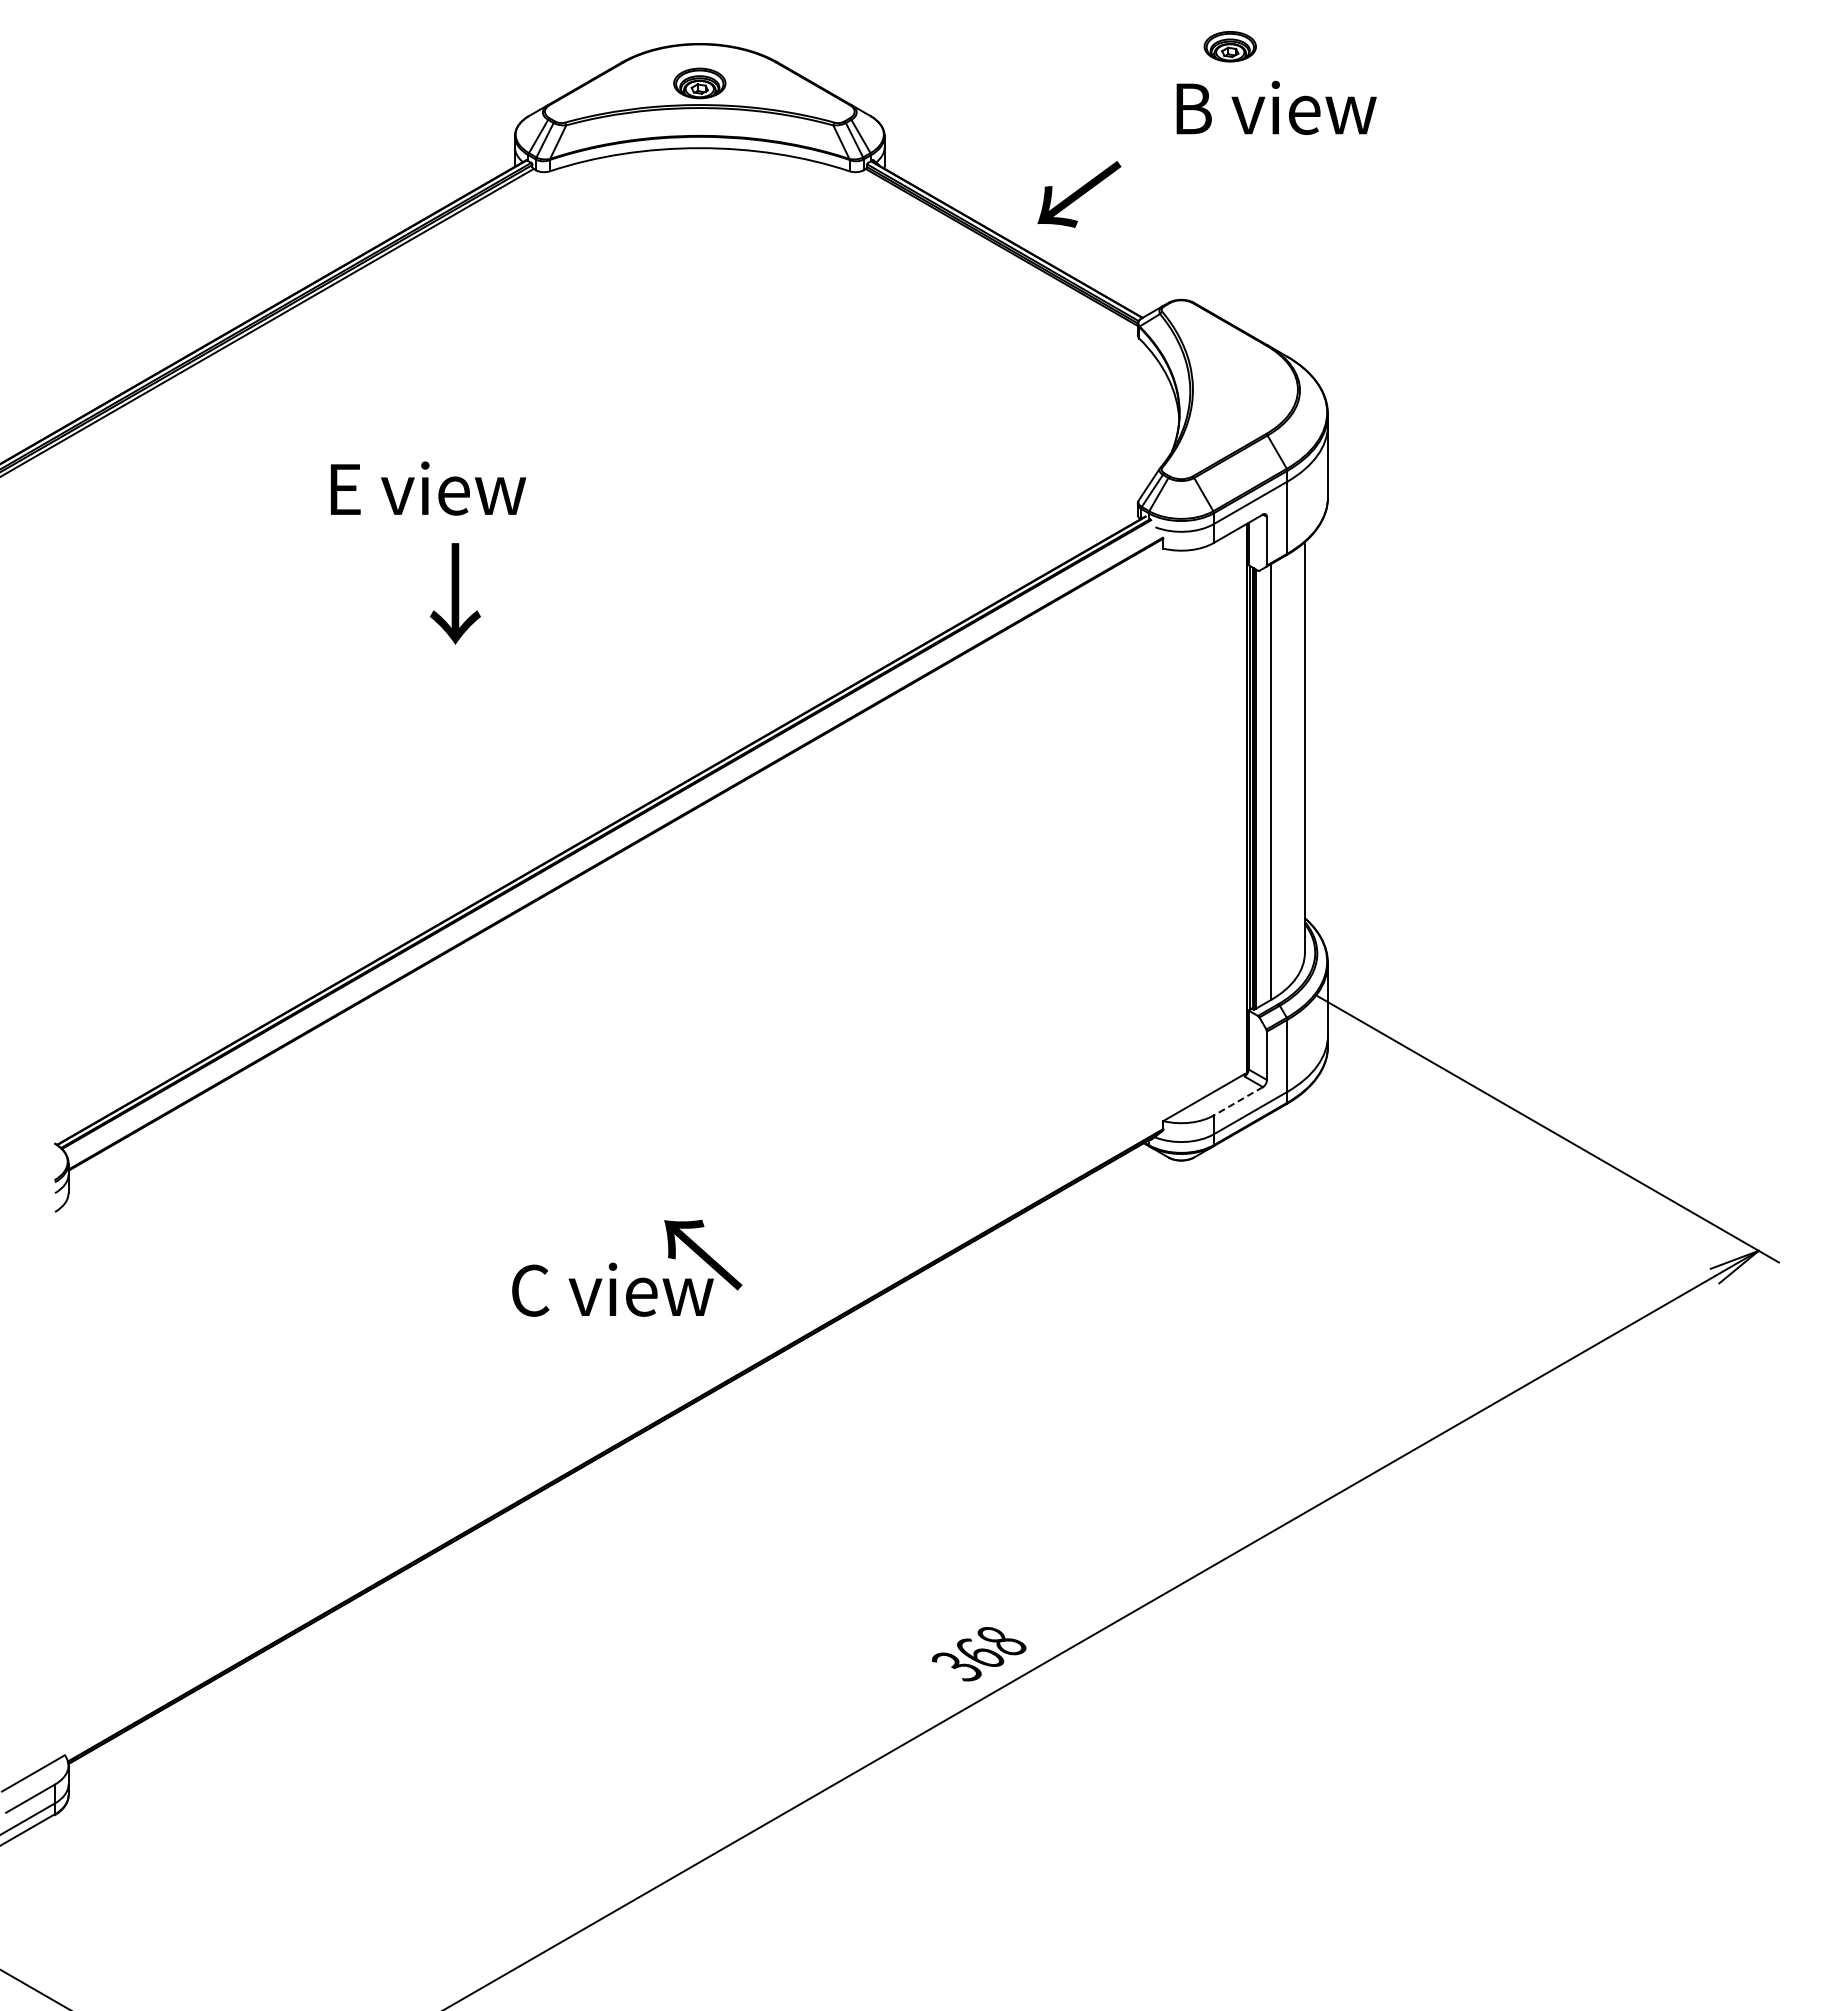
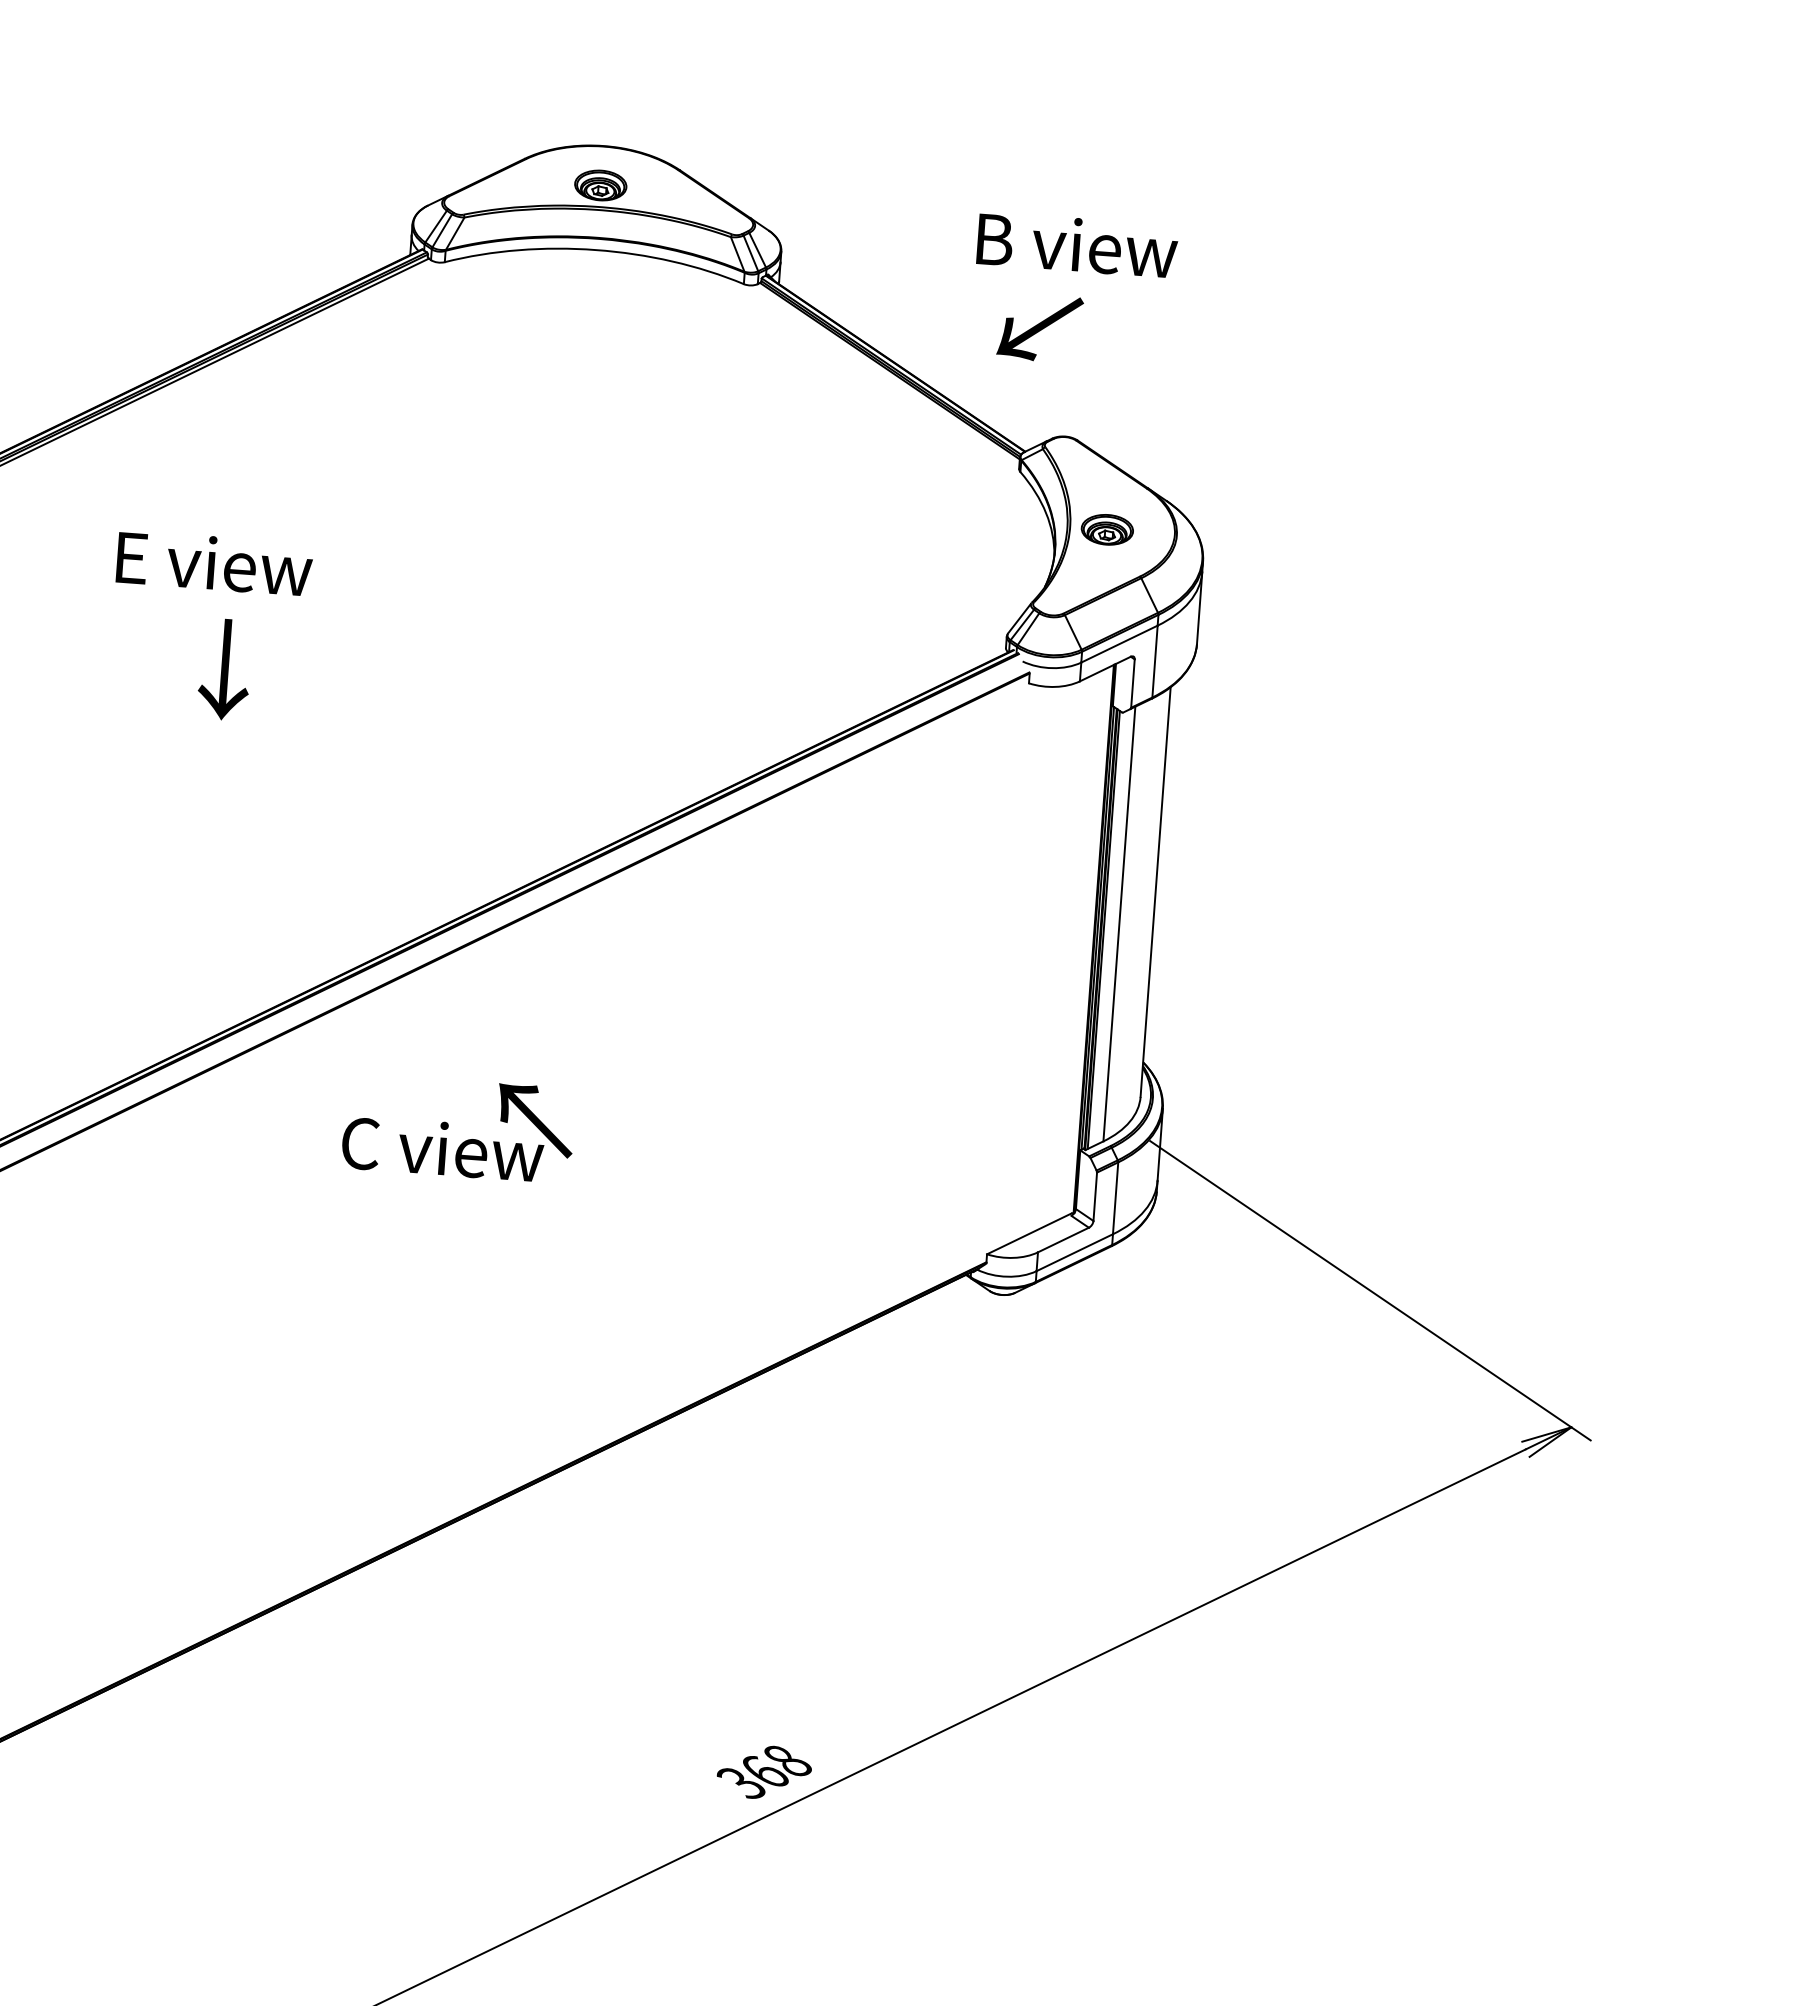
part: (1229, 46) -> (1106, 529), moved
text: (1276, 107) -> (1077, 244), moved
text: (1079, 194) -> (1040, 328), moved
text: (428, 488) -> (214, 563), moved
text: (455, 593) -> (225, 669), moved
line: (1238, 1101) -> (1063, 1240), dashed -> solid
text: (627, 1267) -> (459, 1127), moved

